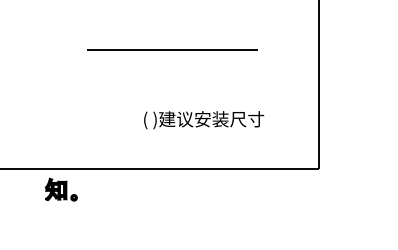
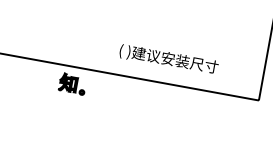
text: (204, 120) -> (169, 59), moved
part: (60, 189) -> (72, 83), moved

